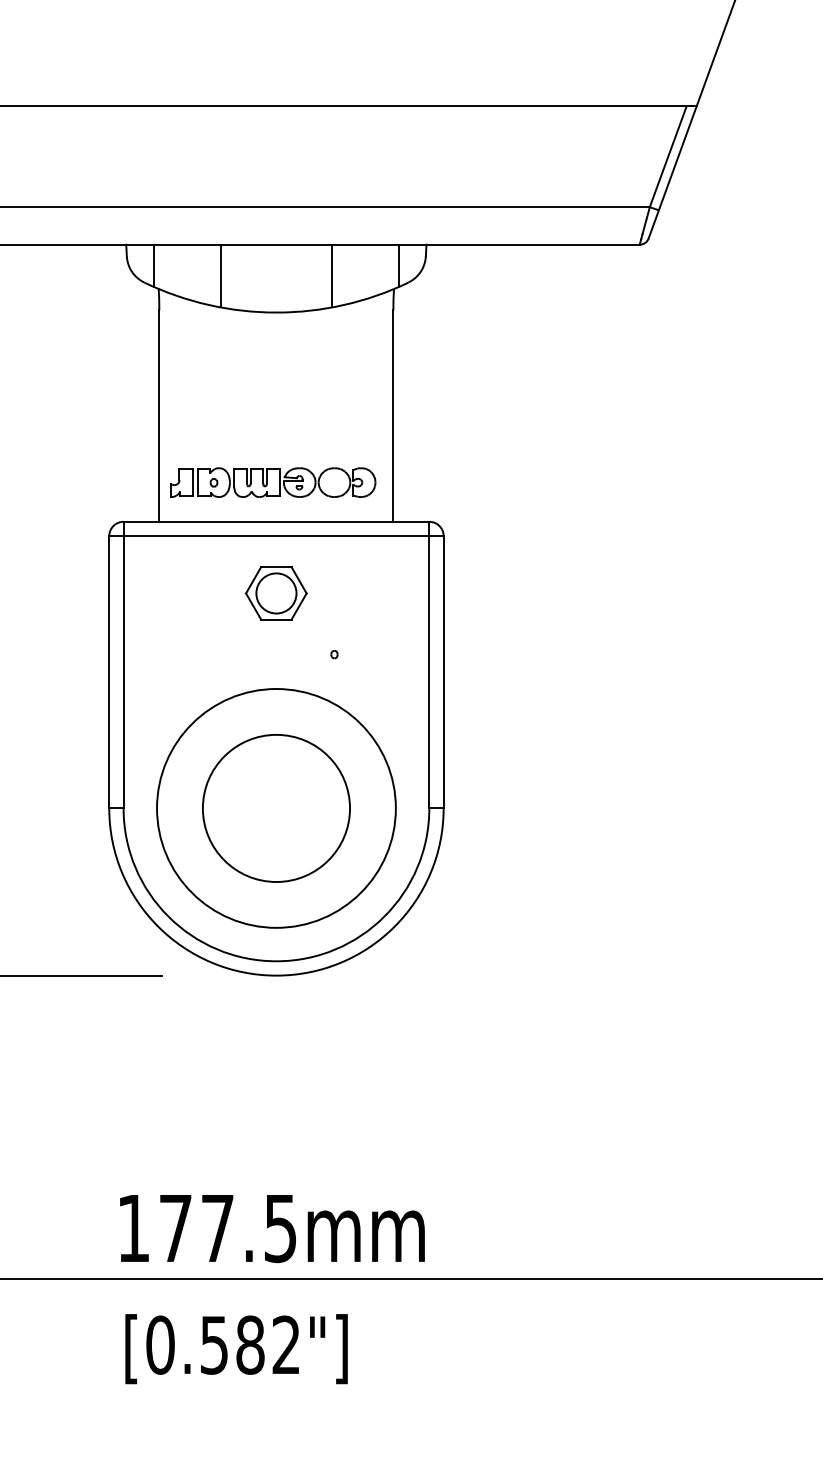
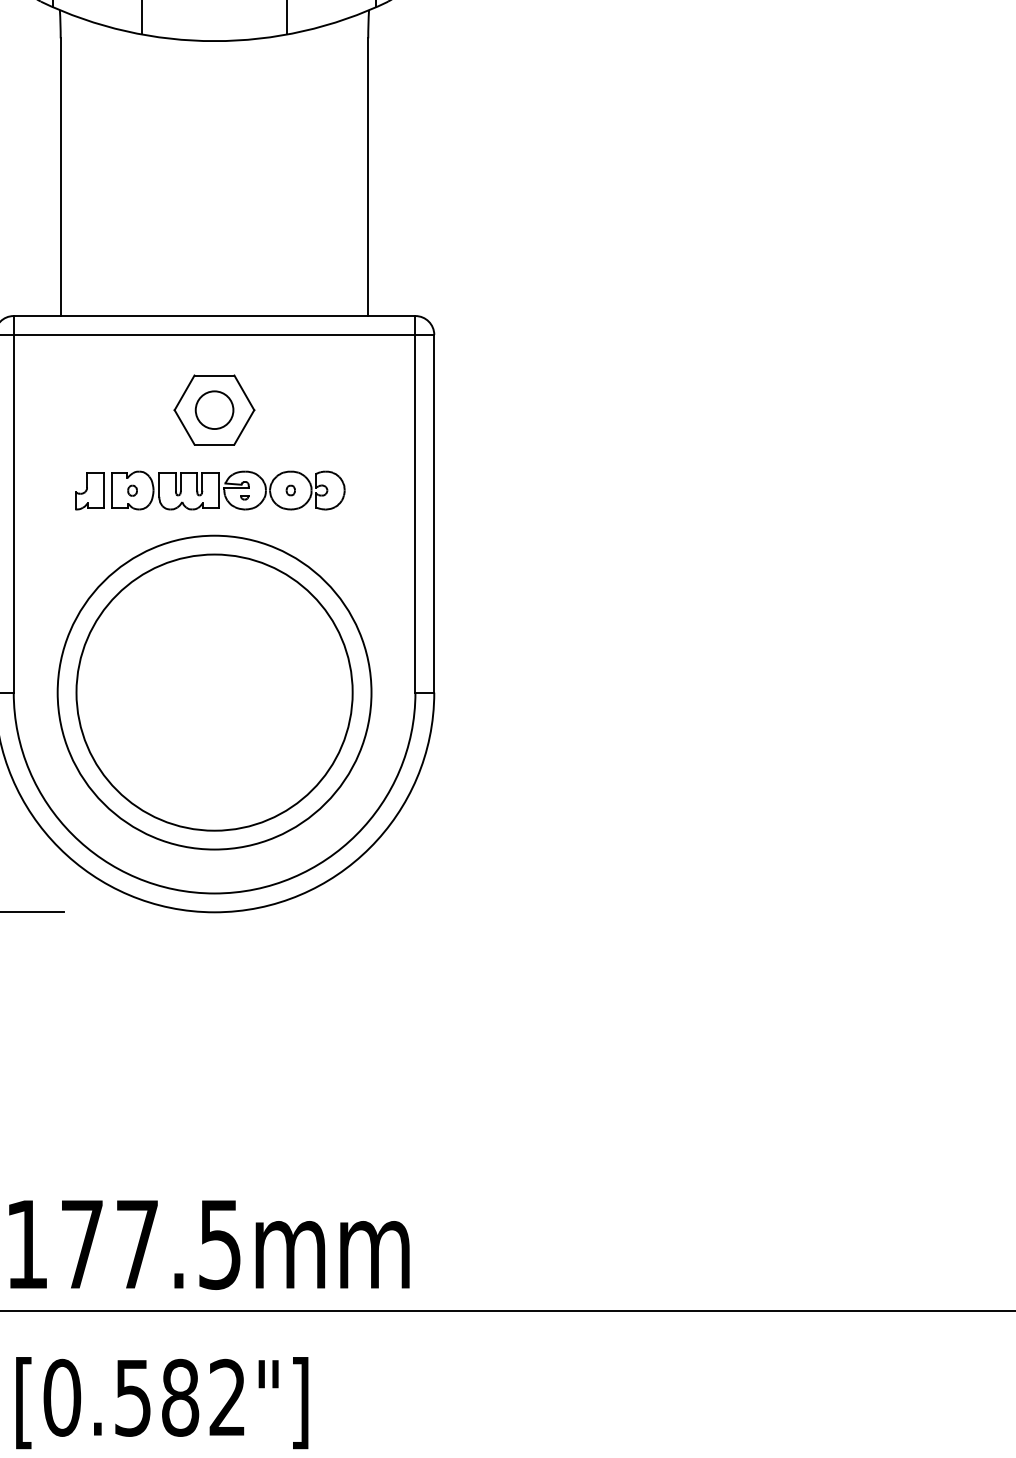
part: (273, 482) -> (210, 490), moved
circle: (276, 593) -> (214, 410), size x0.71
circle: (276, 808) -> (214, 692), size x1.43

